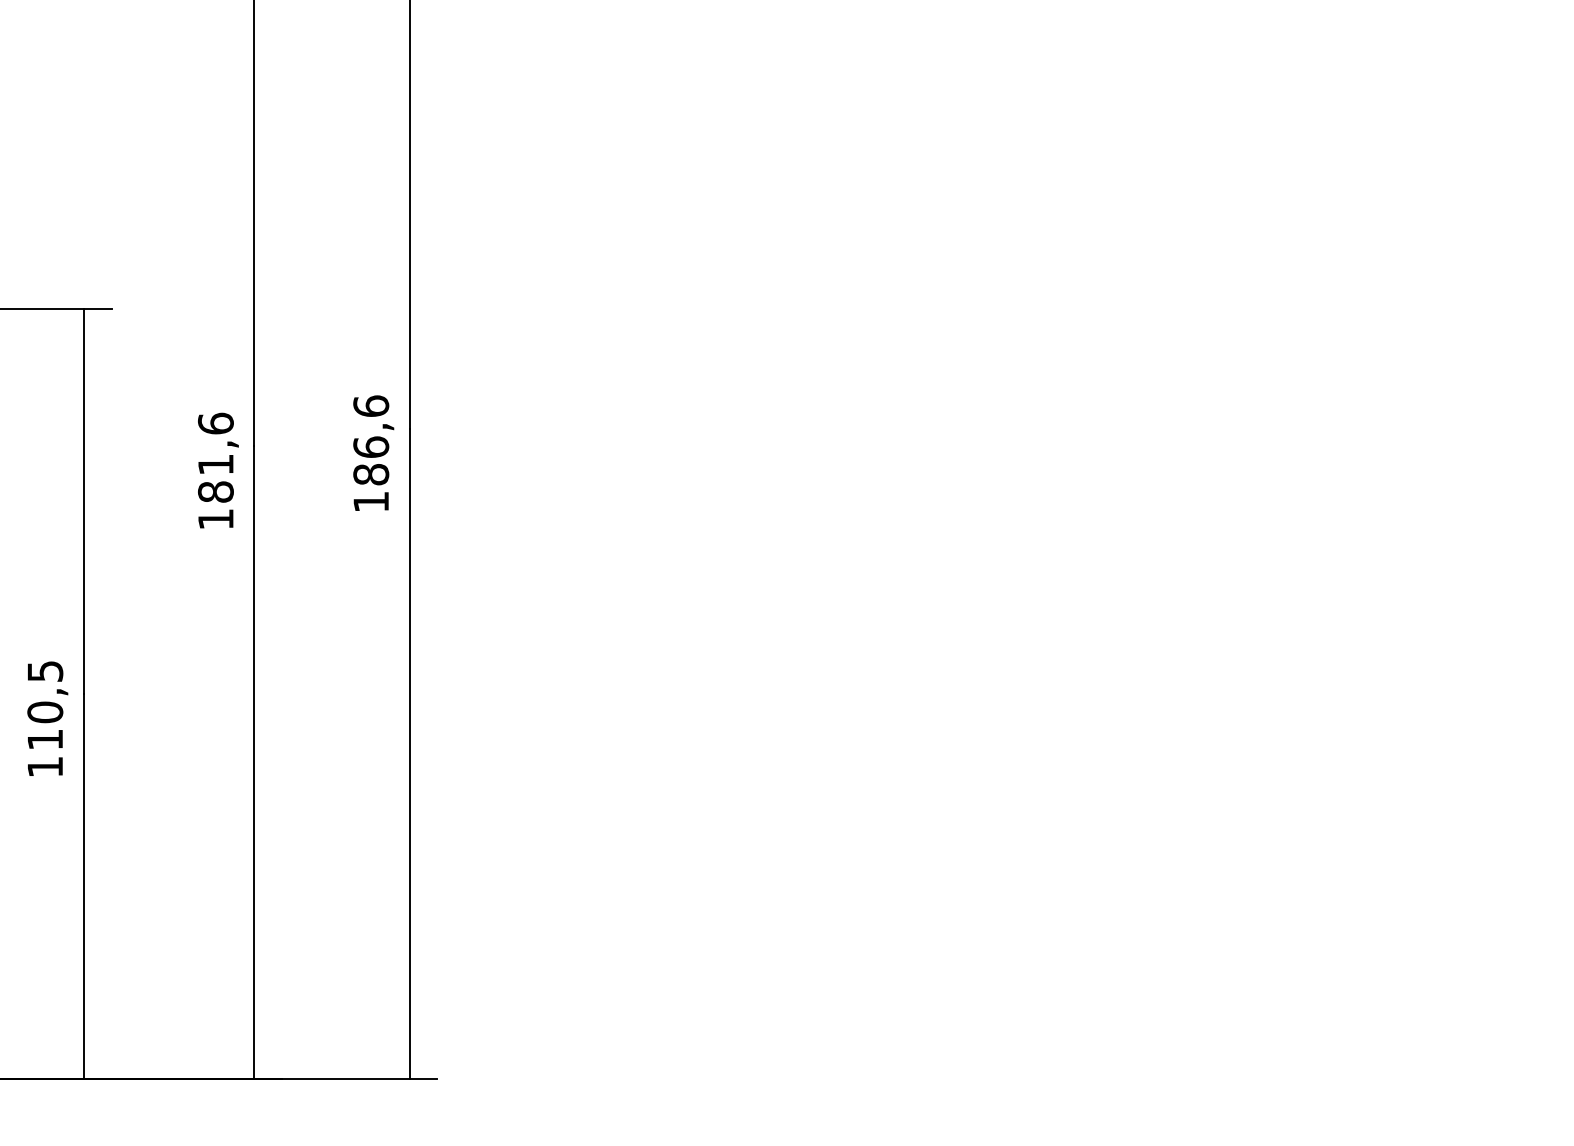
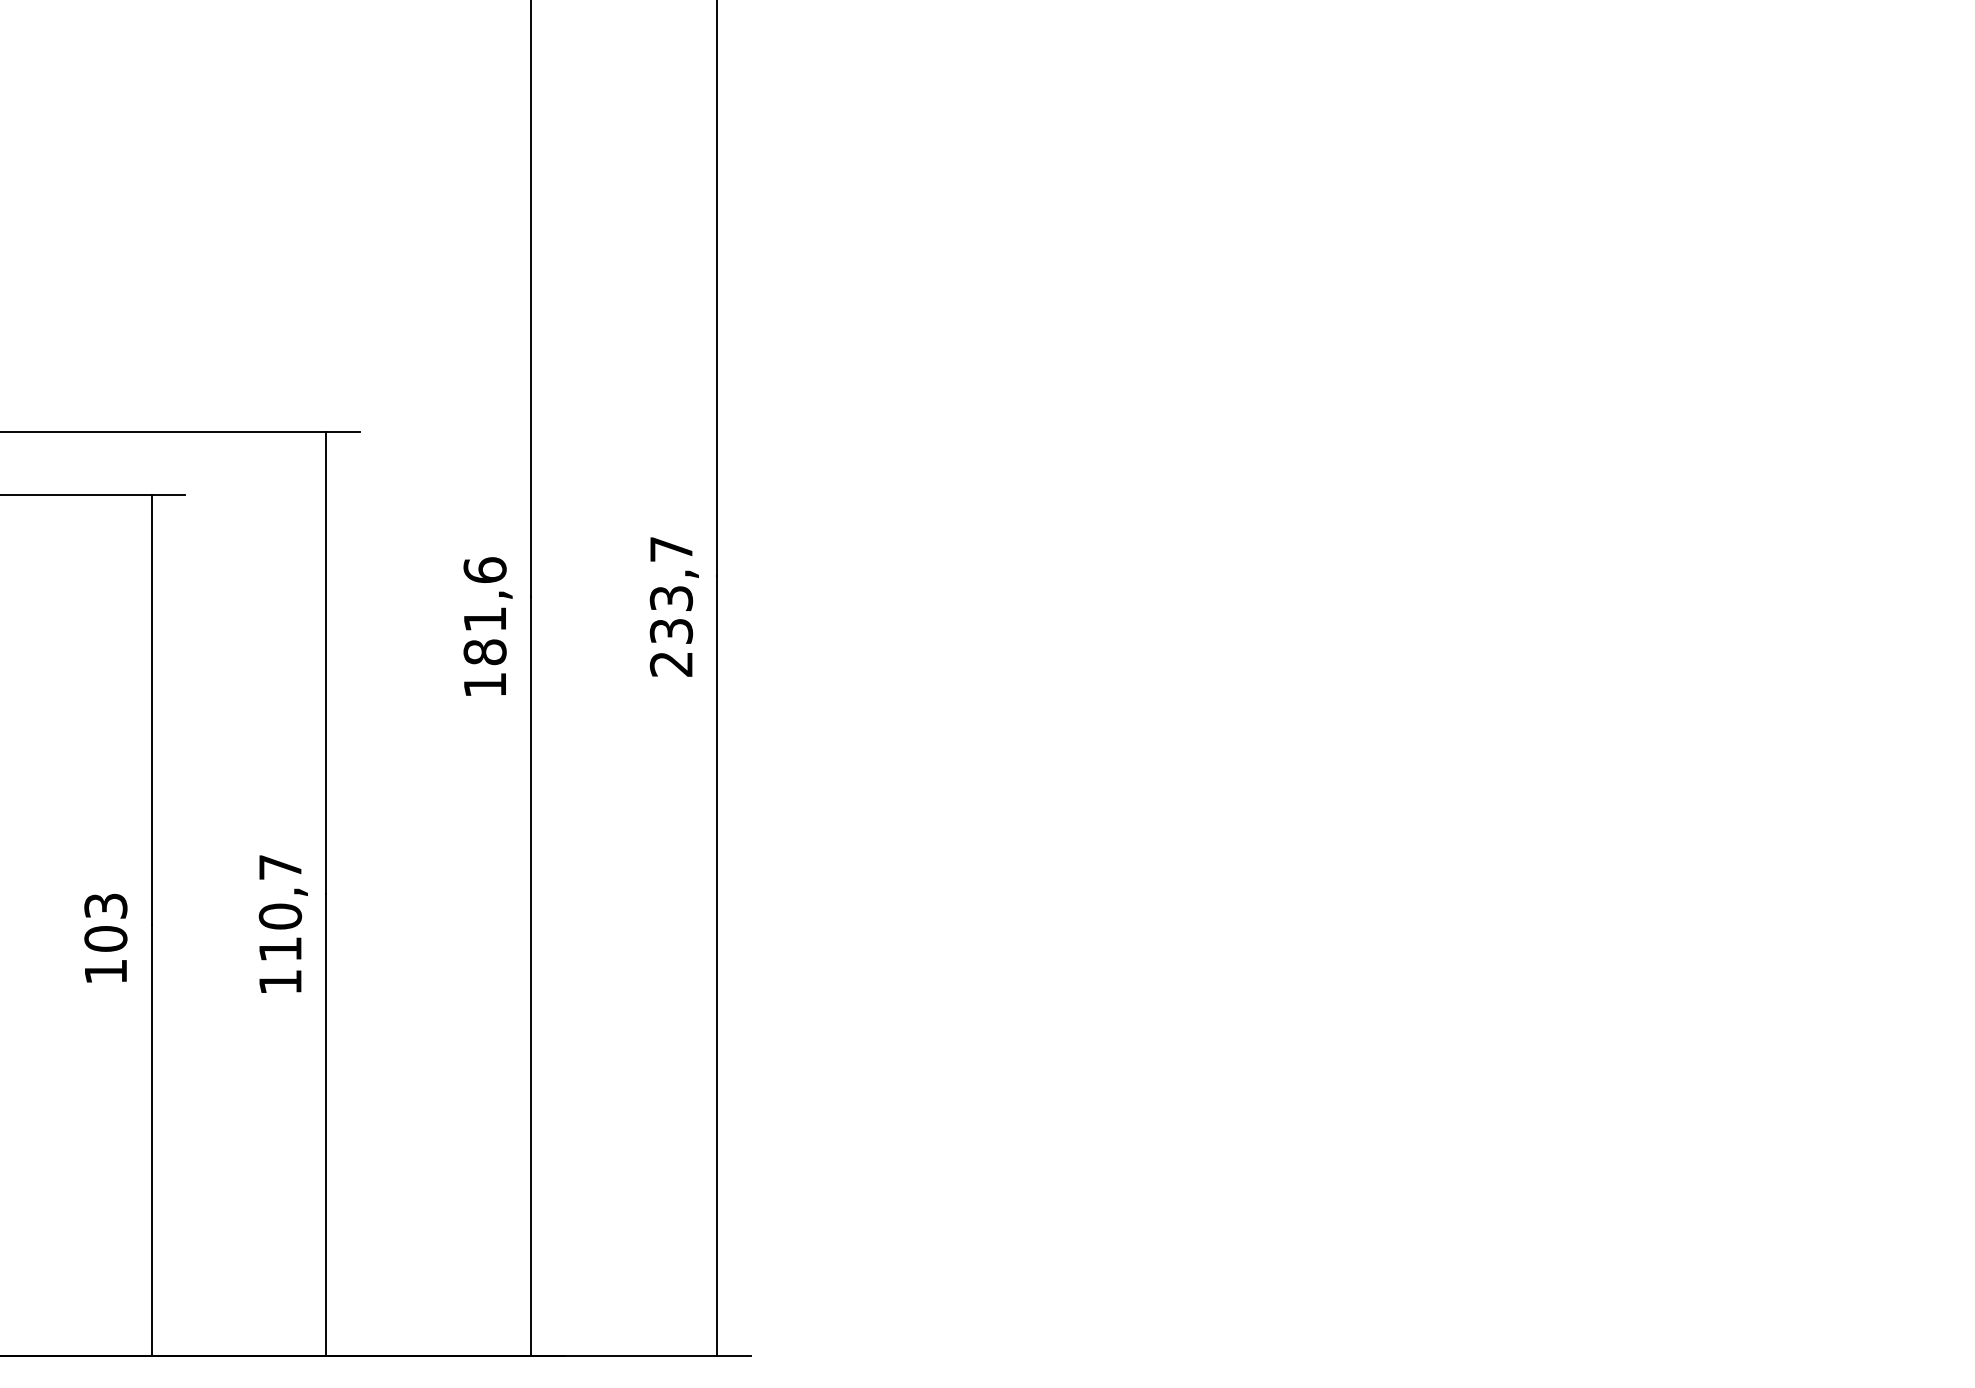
text: (371, 453) -> (671, 606), 186,6 -> 233,7
text: (45, 671) -> (280, 867), 110,5 -> 110,7

